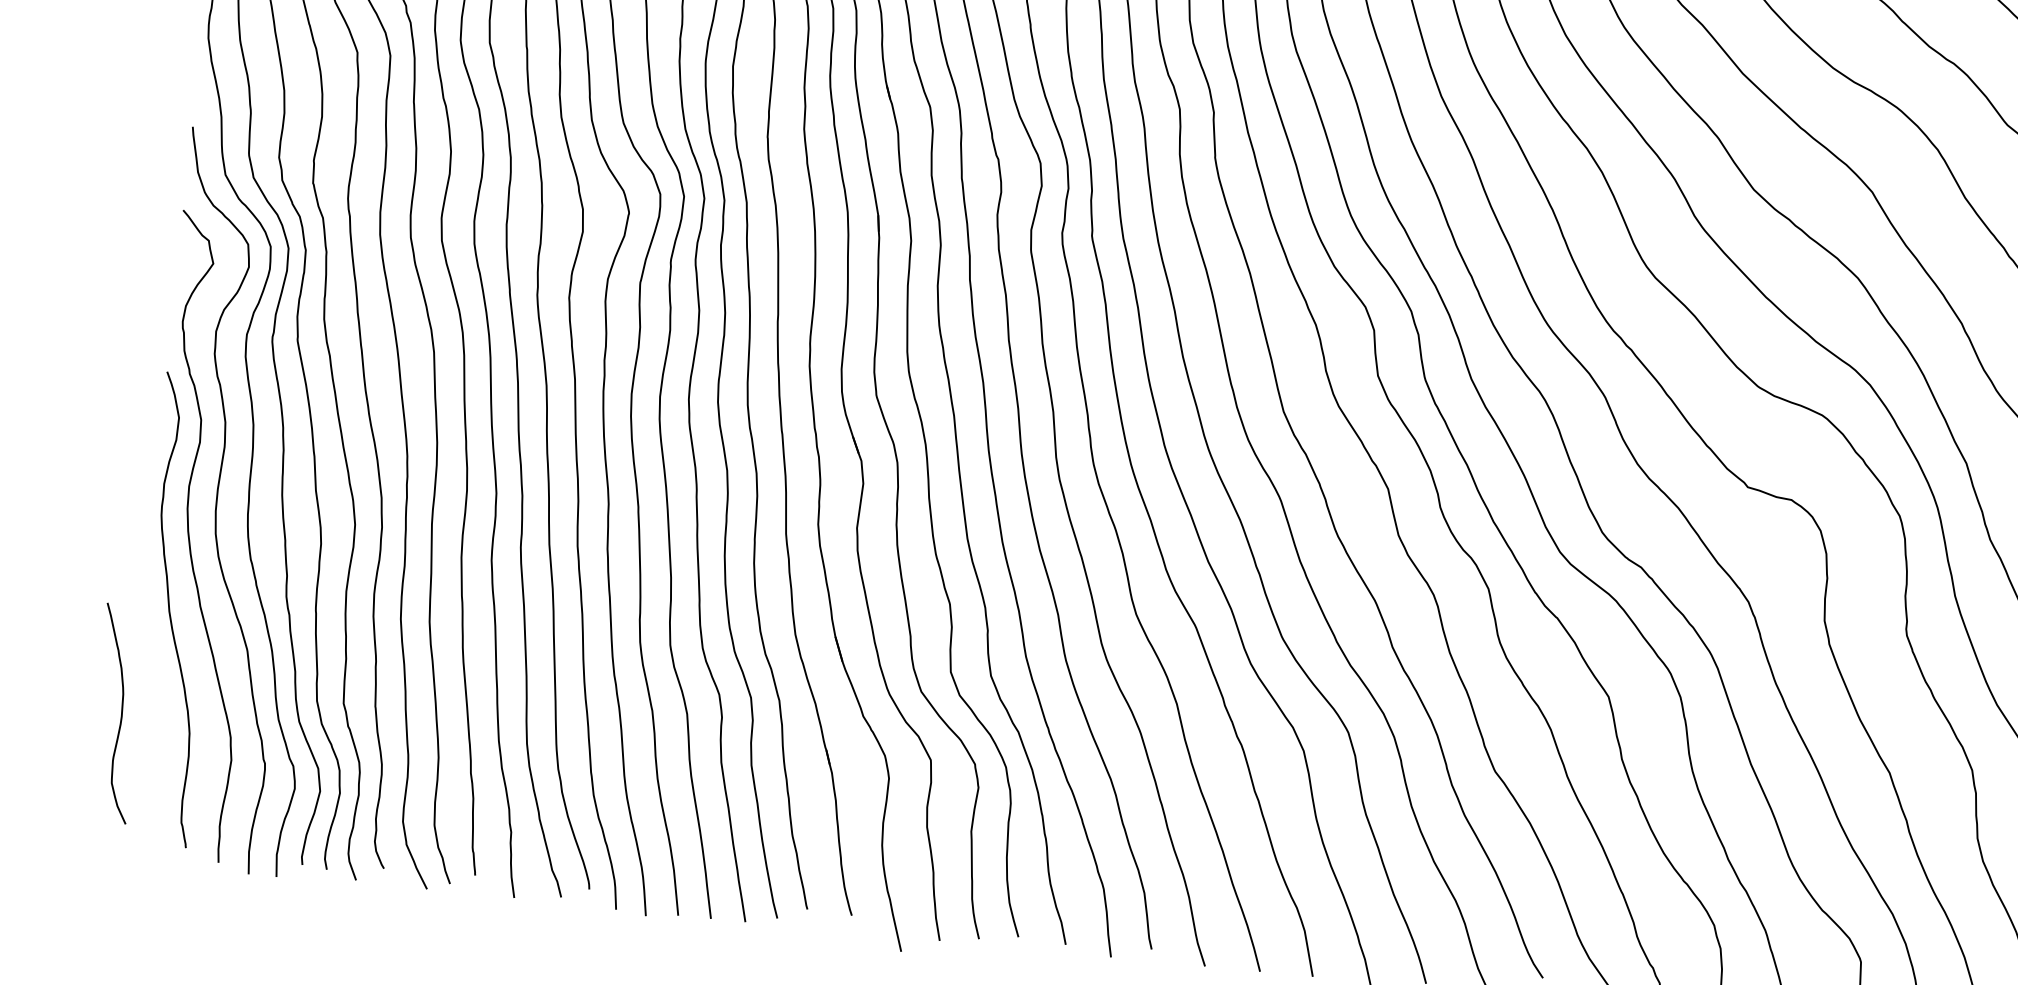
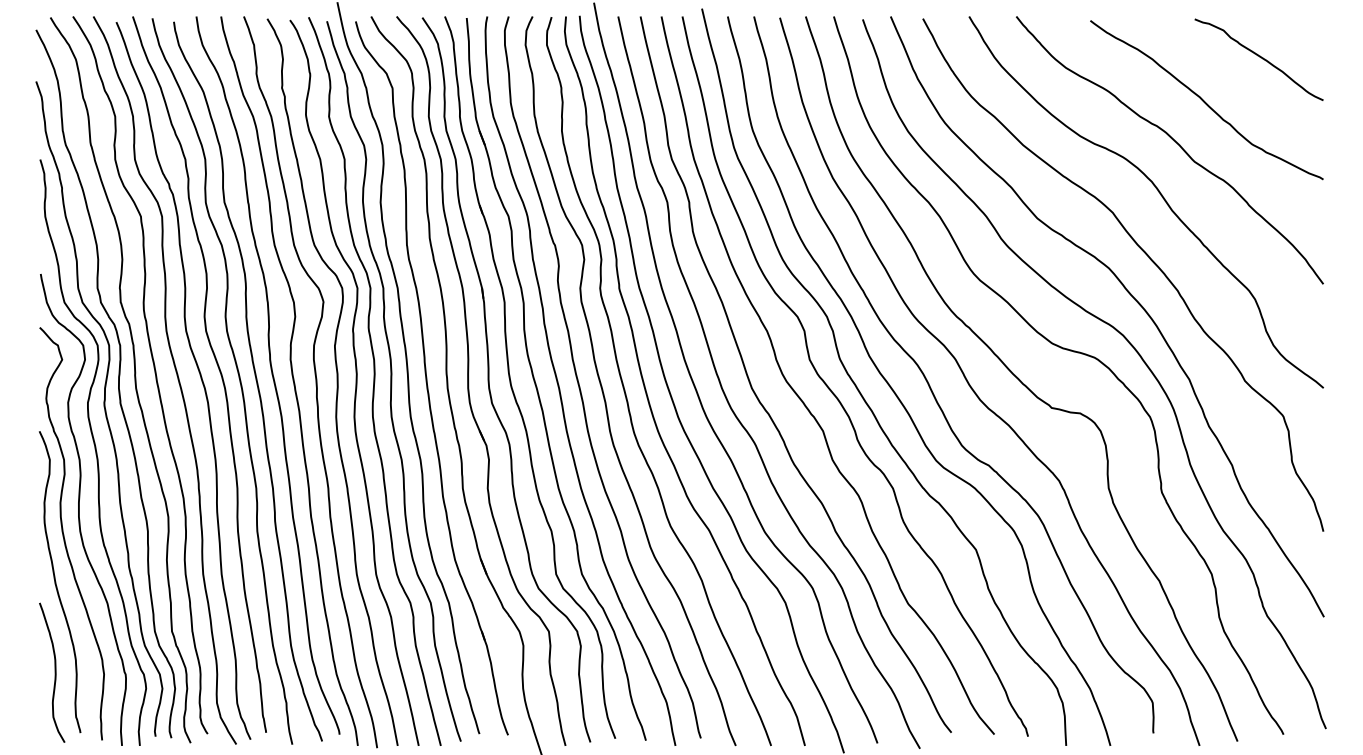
curve: (120, 713) -> (54, 672), moved

